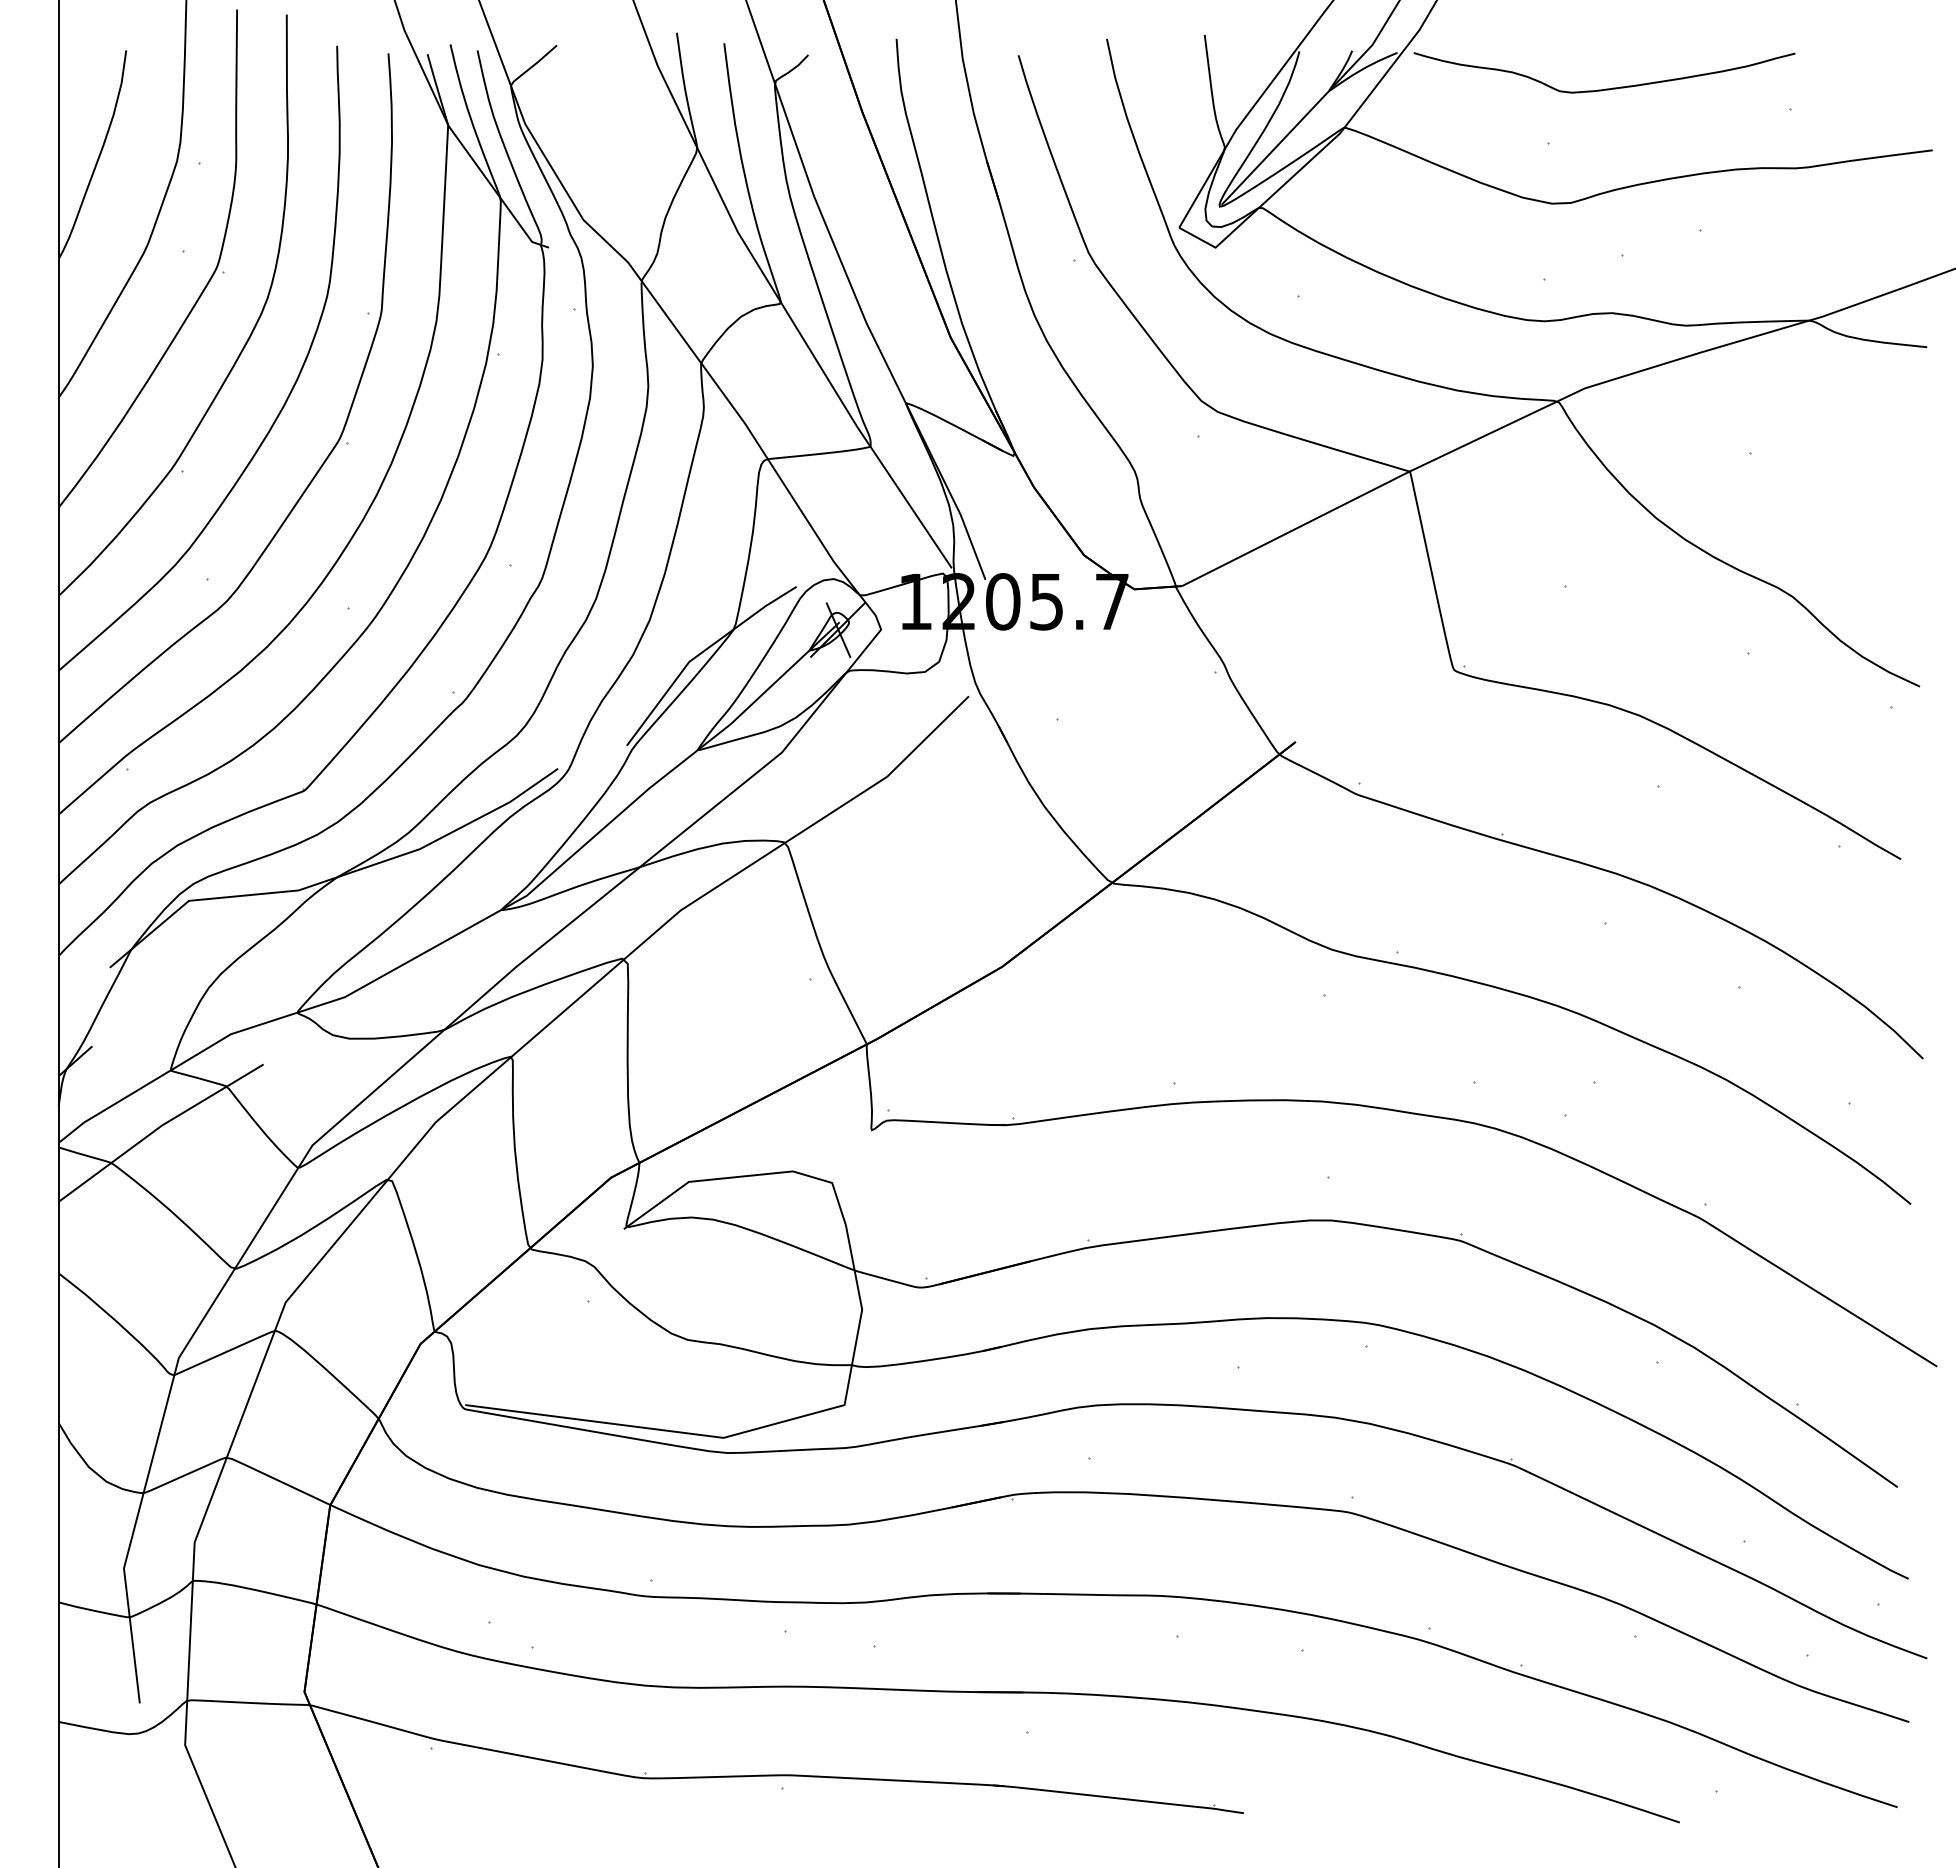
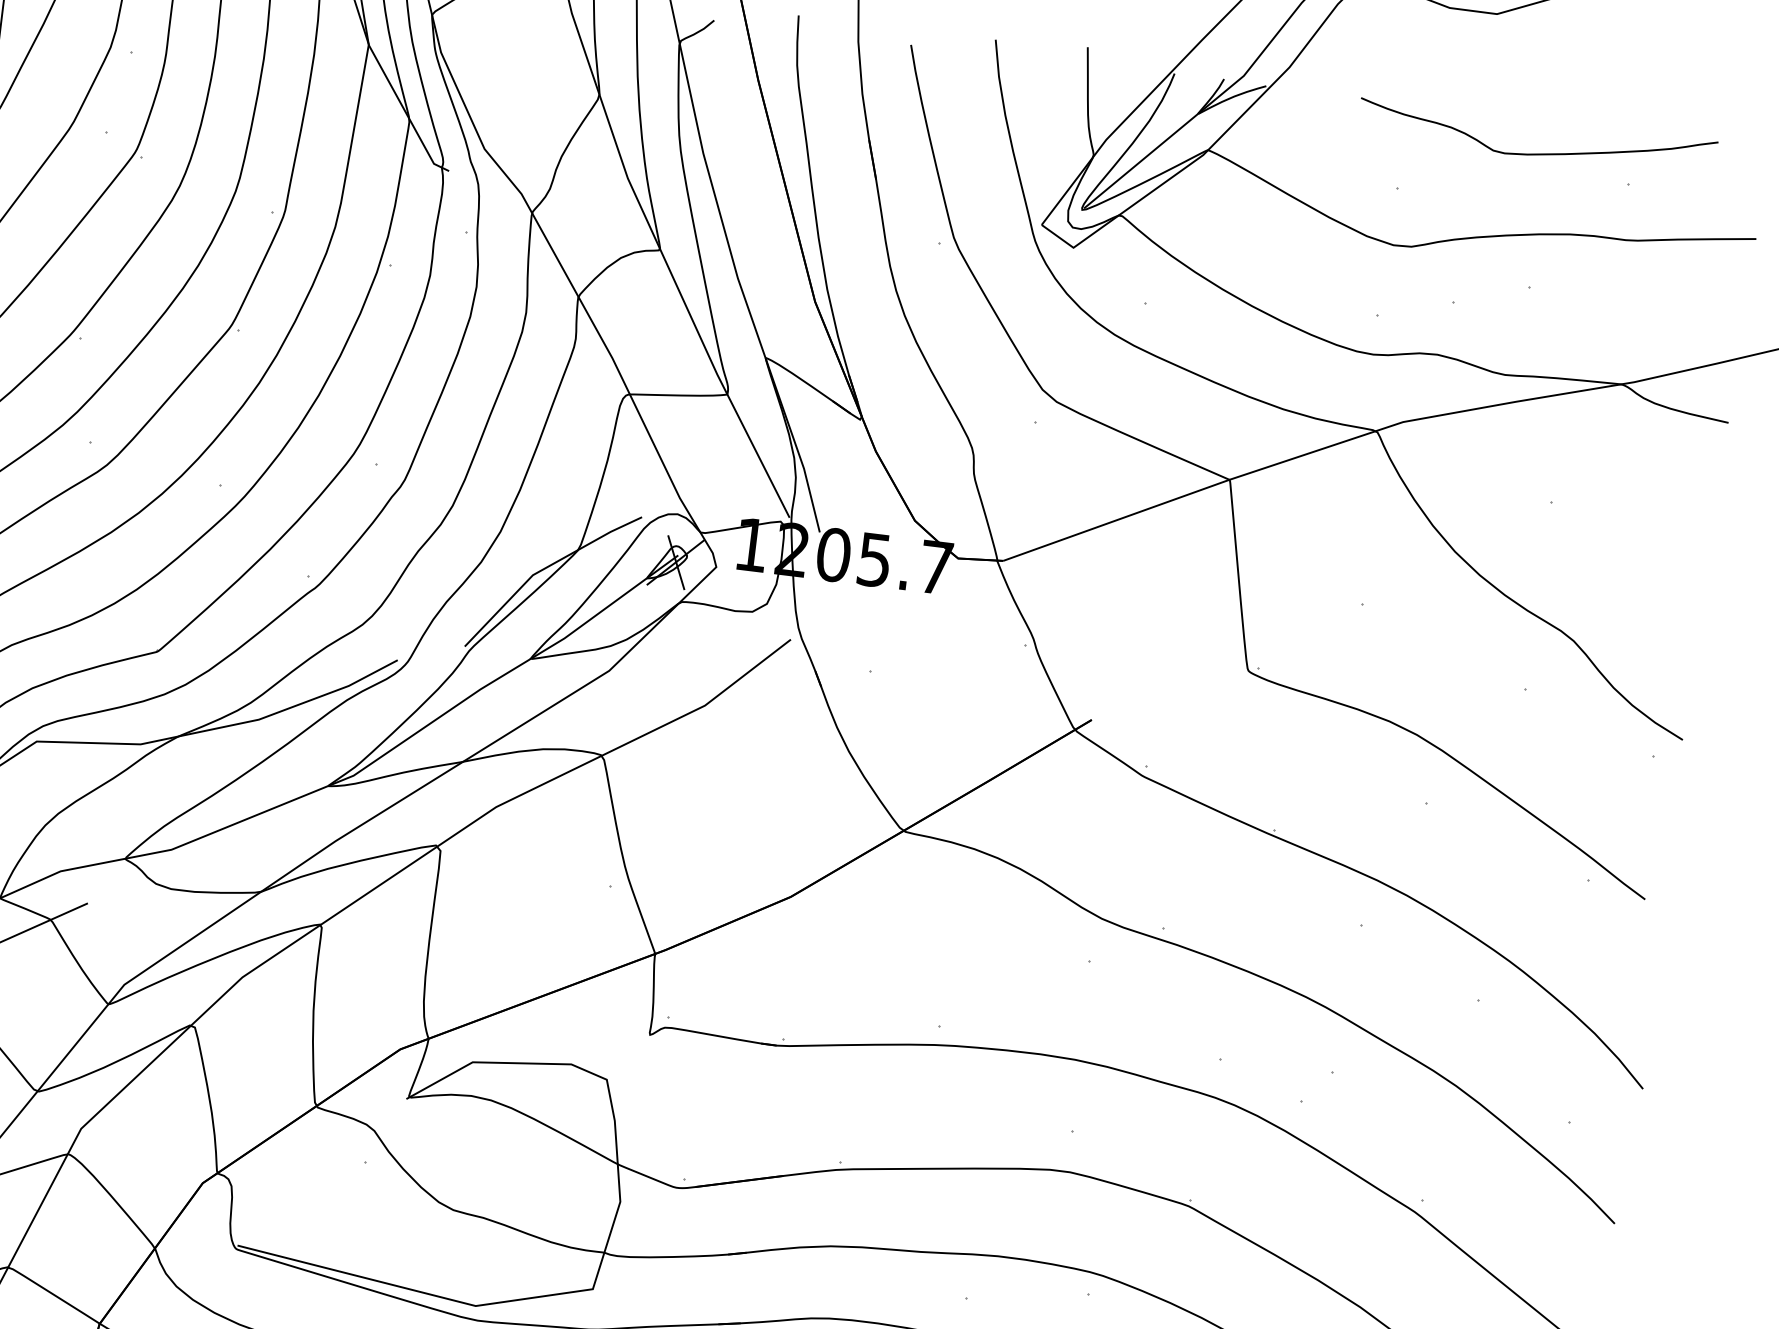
curve: (1605, 88) -> (1536, 153), moved

